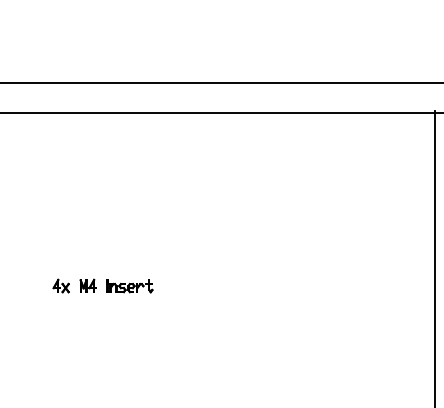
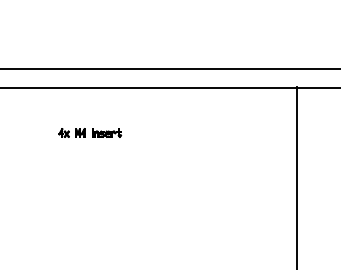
part: (103, 285) -> (90, 132), moved

